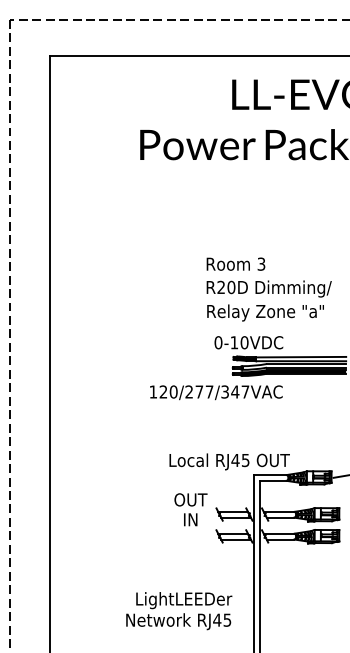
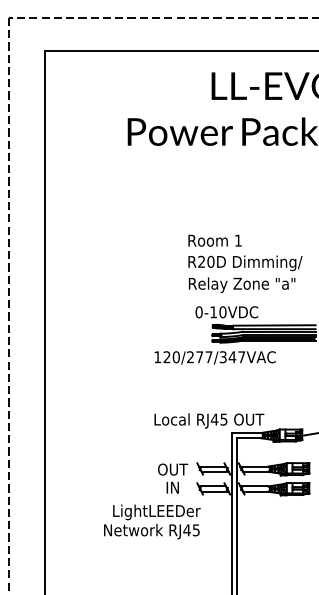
text: (260, 263) -> (237, 240), 3 -> 1
text: (215, 392) -> (214, 357), moved
text: (191, 509) -> (173, 478), moved
text: (179, 610) -> (152, 521), moved

